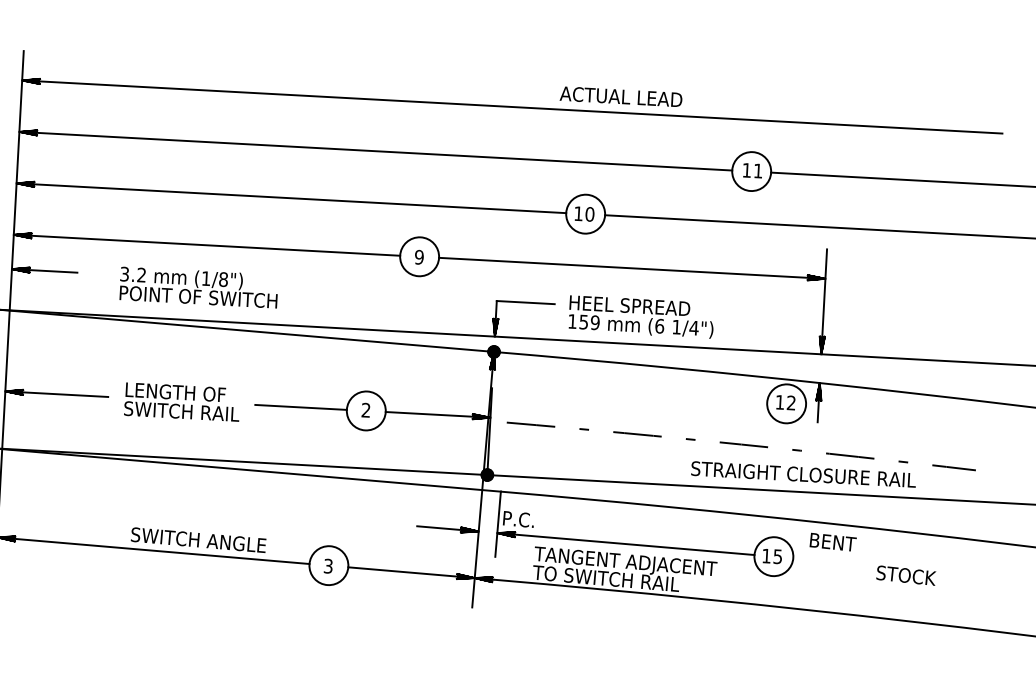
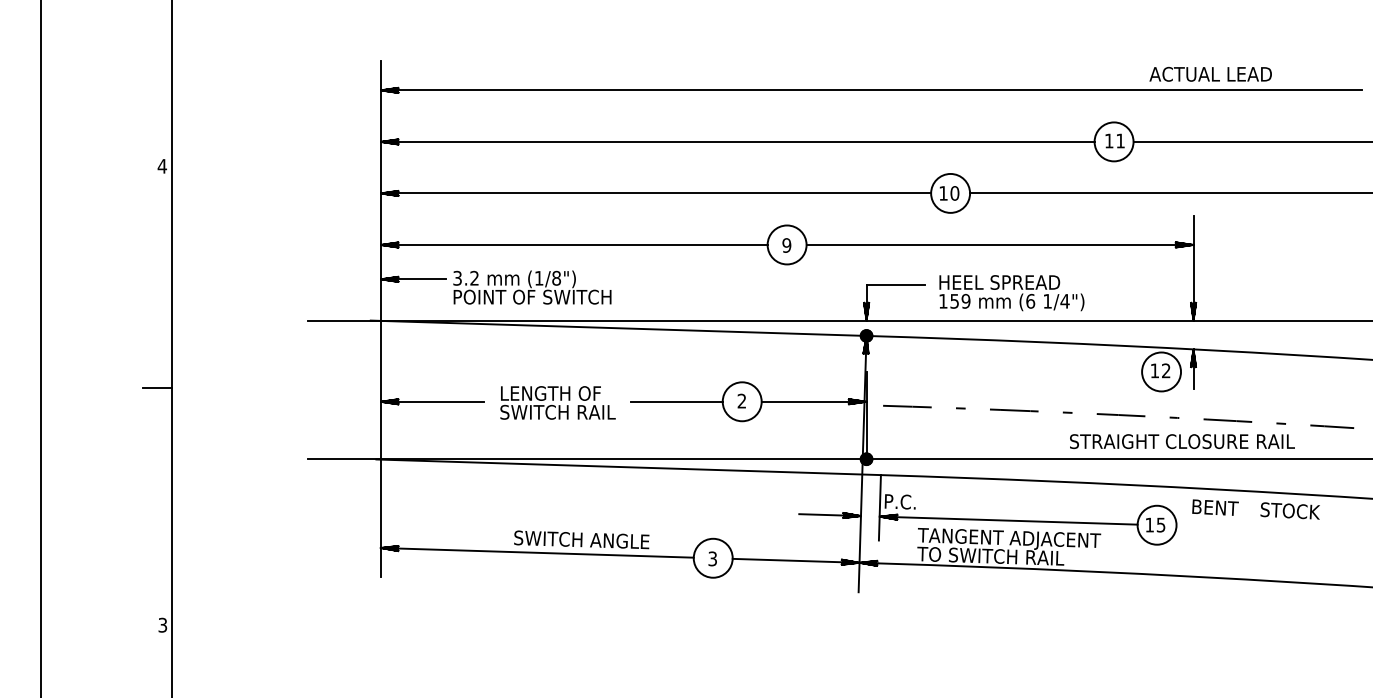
text: (621, 95) -> (1210, 73), moved
text: (199, 287) -> (532, 287), moved
text: (905, 575) -> (1289, 510), moved

